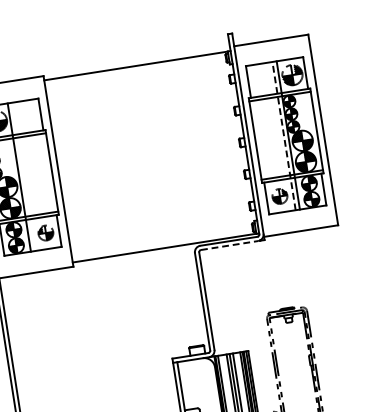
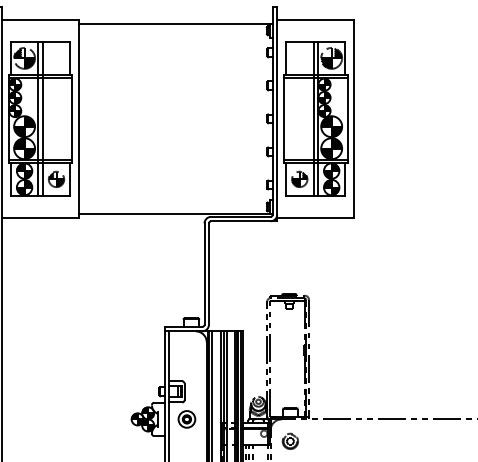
line: (283, 135) -> (313, 118), dashed -> solid
line: (23, 176) -> (42, 118), added
line: (229, 245) -> (240, 221), dashed -> solid

